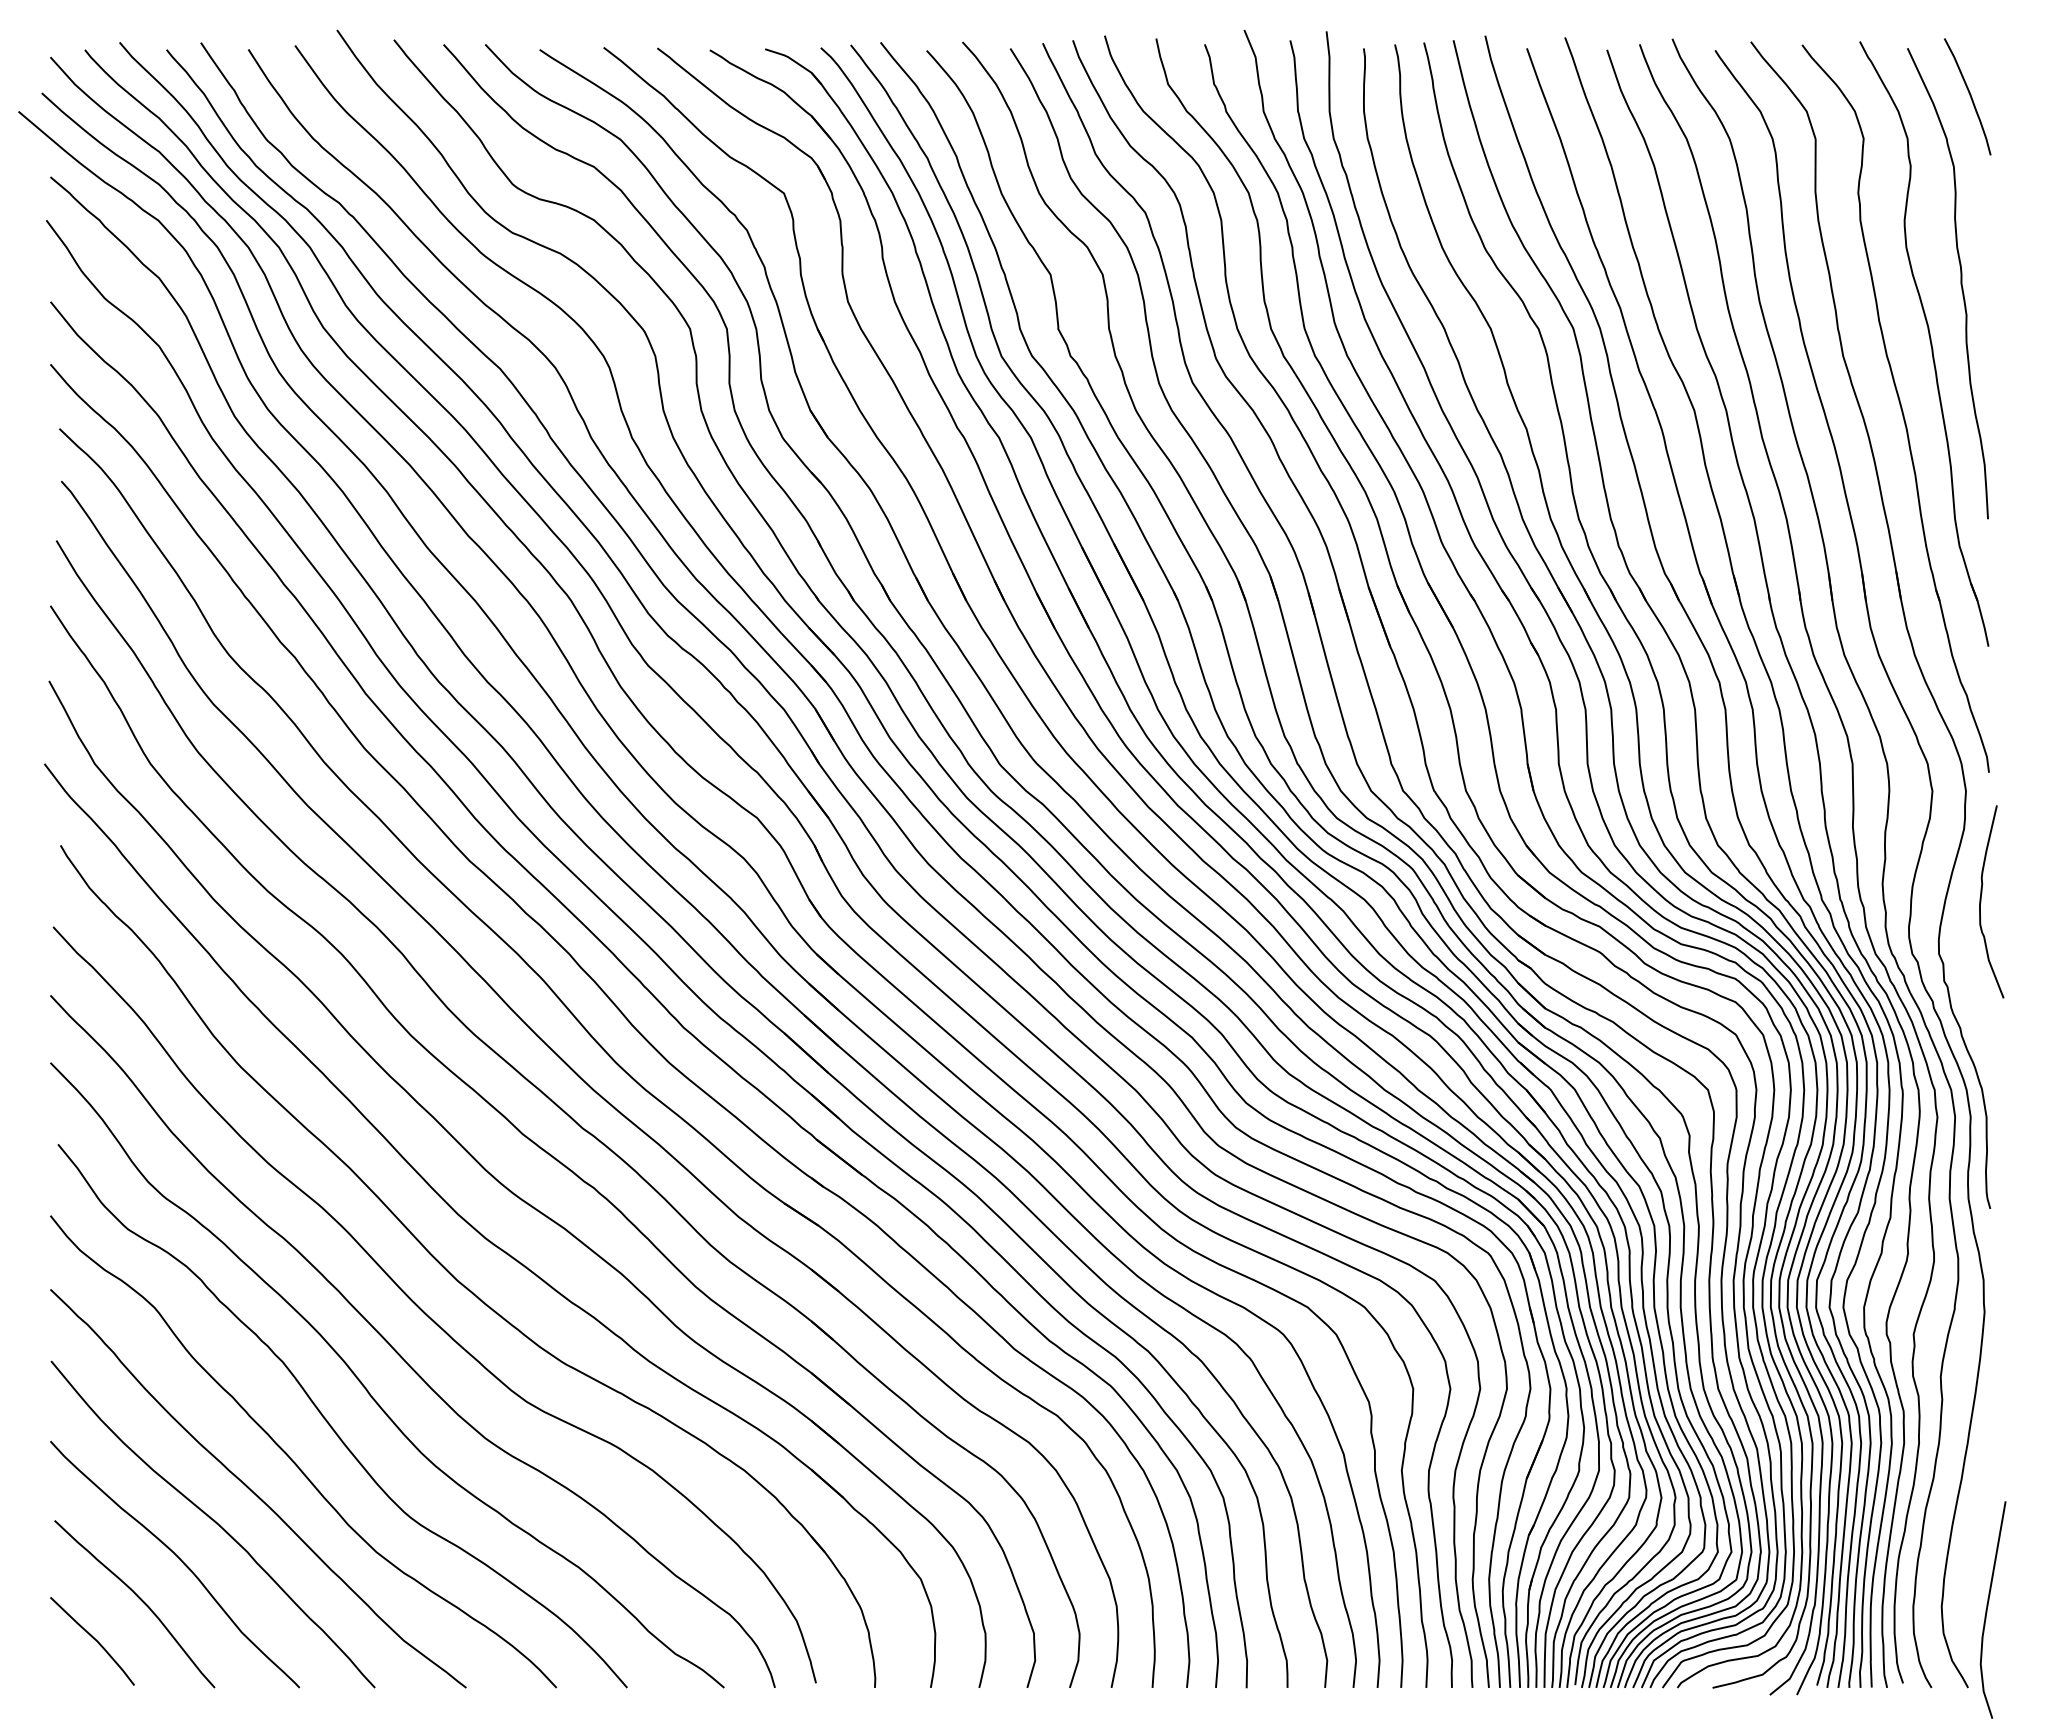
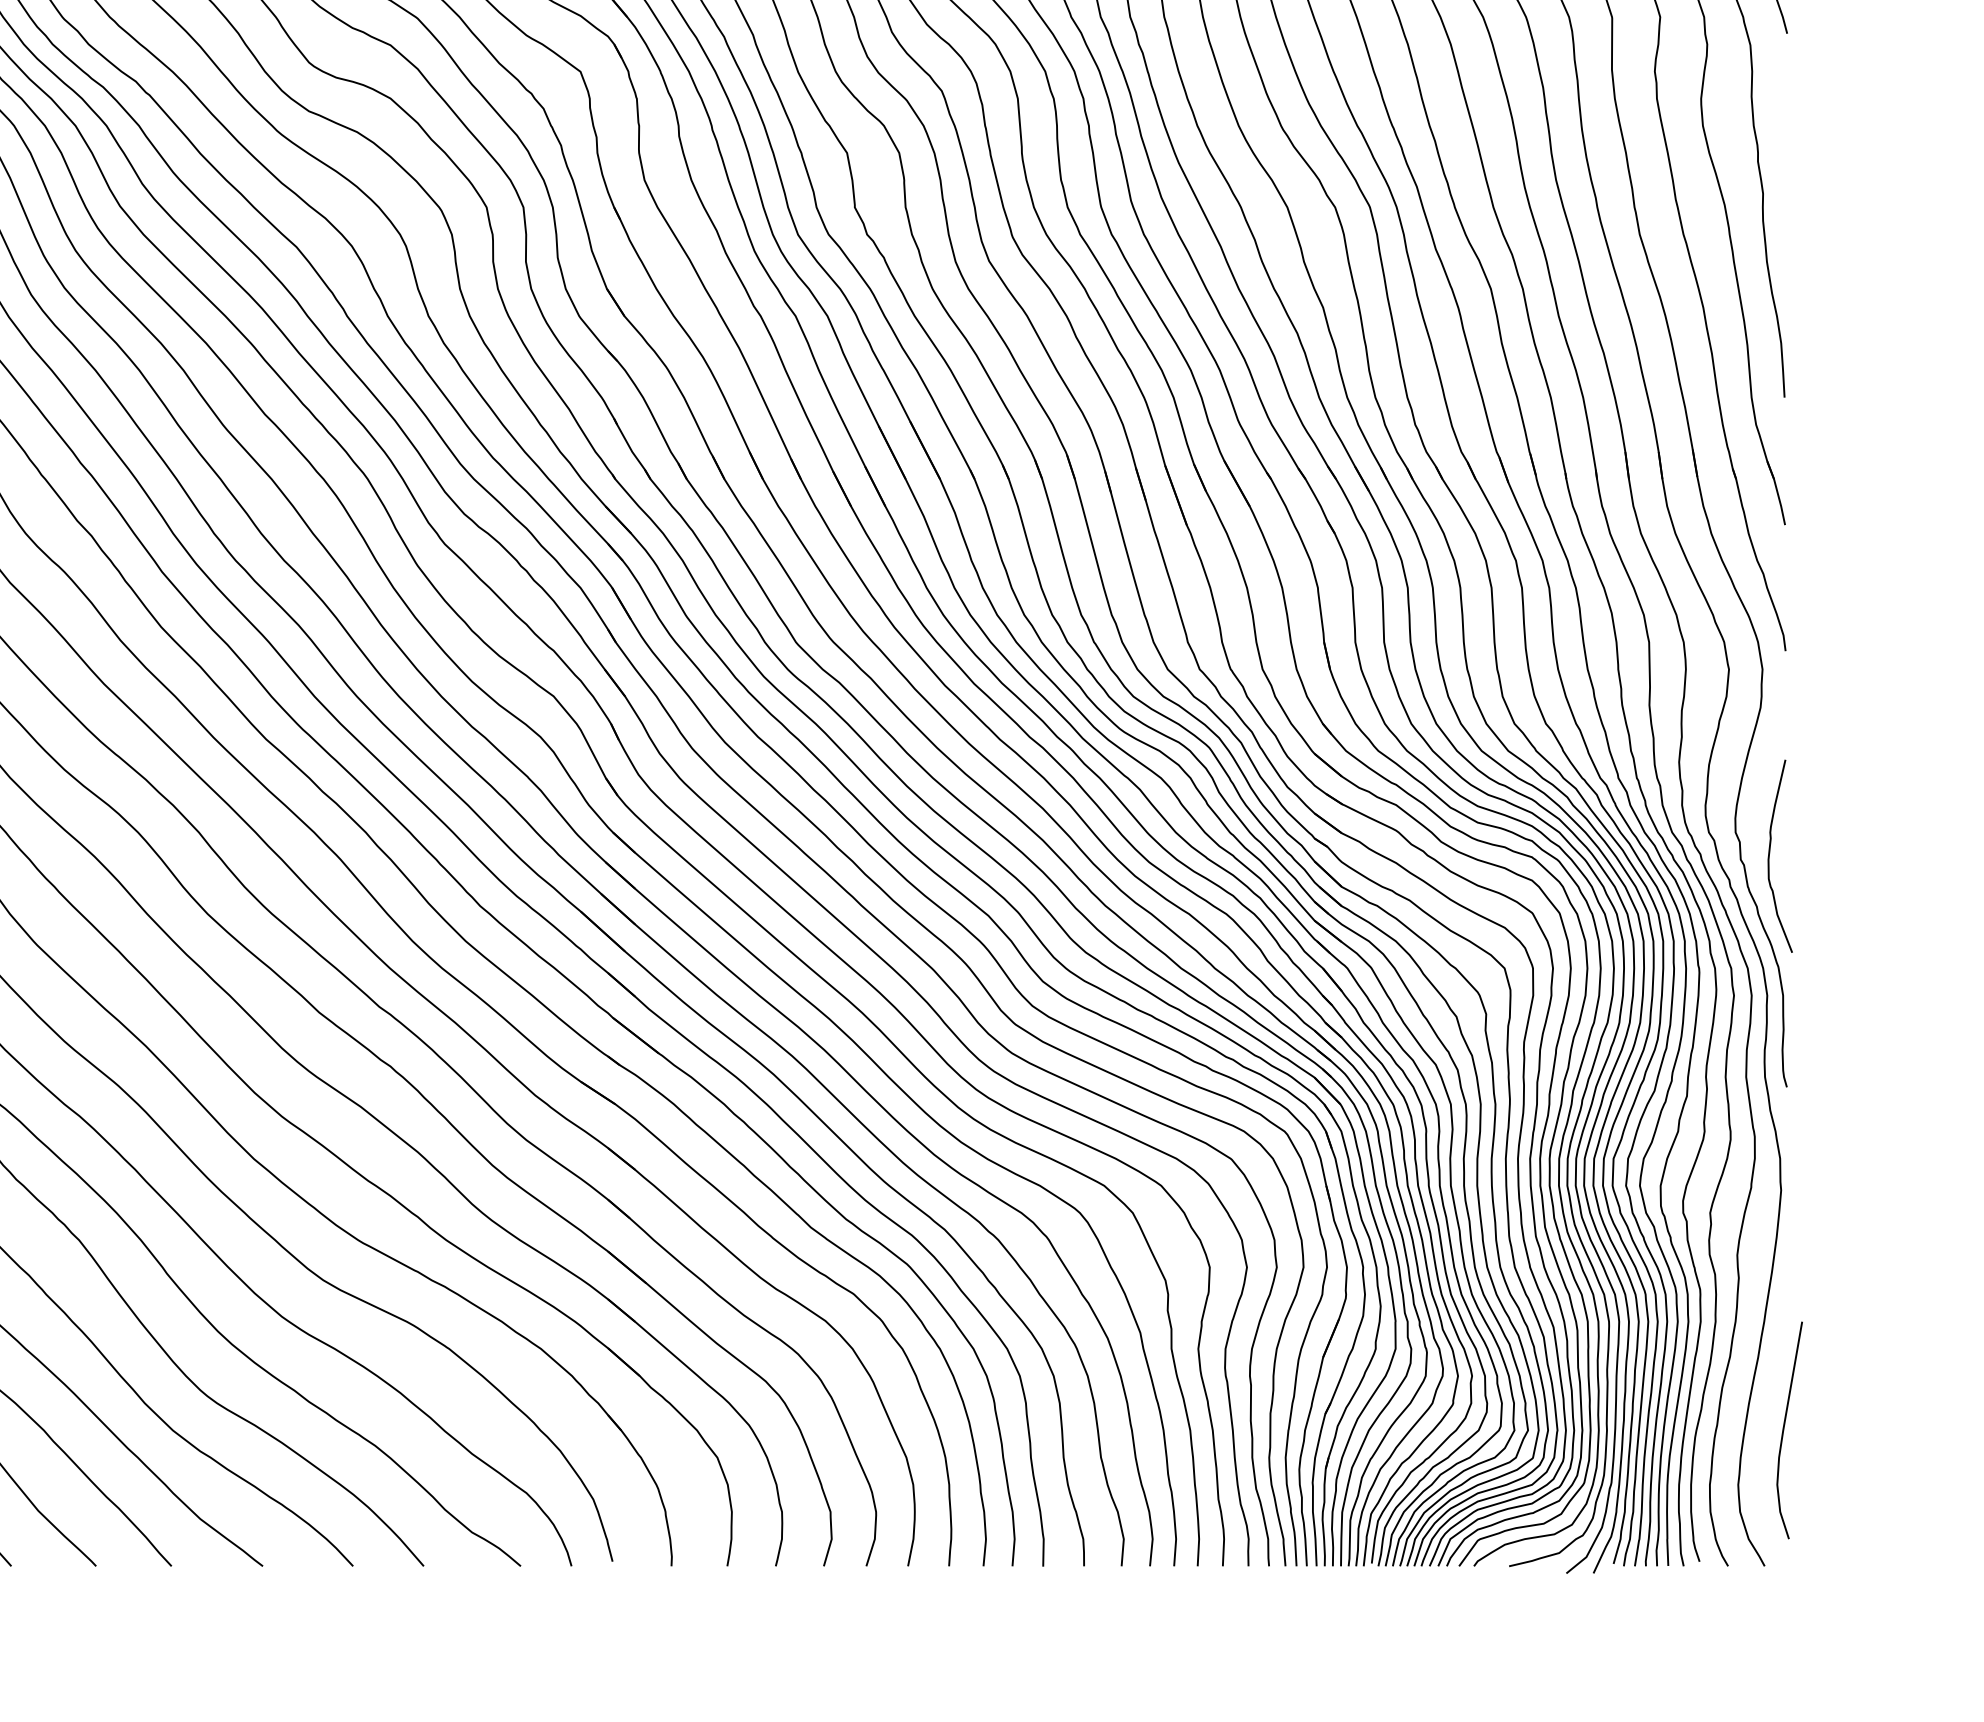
curve: (1981, 901) -> (1770, 855), moved
curve: (1988, 1606) -> (1785, 1426), moved

